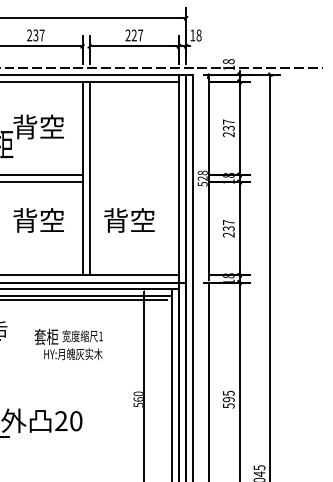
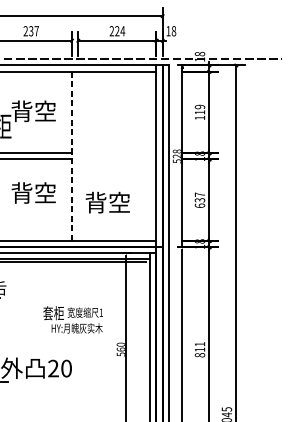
text: (140, 35) -> (122, 31), 227 -> 224
text: (228, 128) -> (199, 112), 237 -> 119
line: (82, 178) -> (72, 156), solid -> dashed
line: (89, 178) -> (78, 156), removed
text: (129, 220) -> (107, 202), moved
text: (228, 234) -> (199, 205), 237 -> 637
text: (68, 344) -> (72, 319), moved
text: (228, 399) -> (199, 349), 595 -> 811

